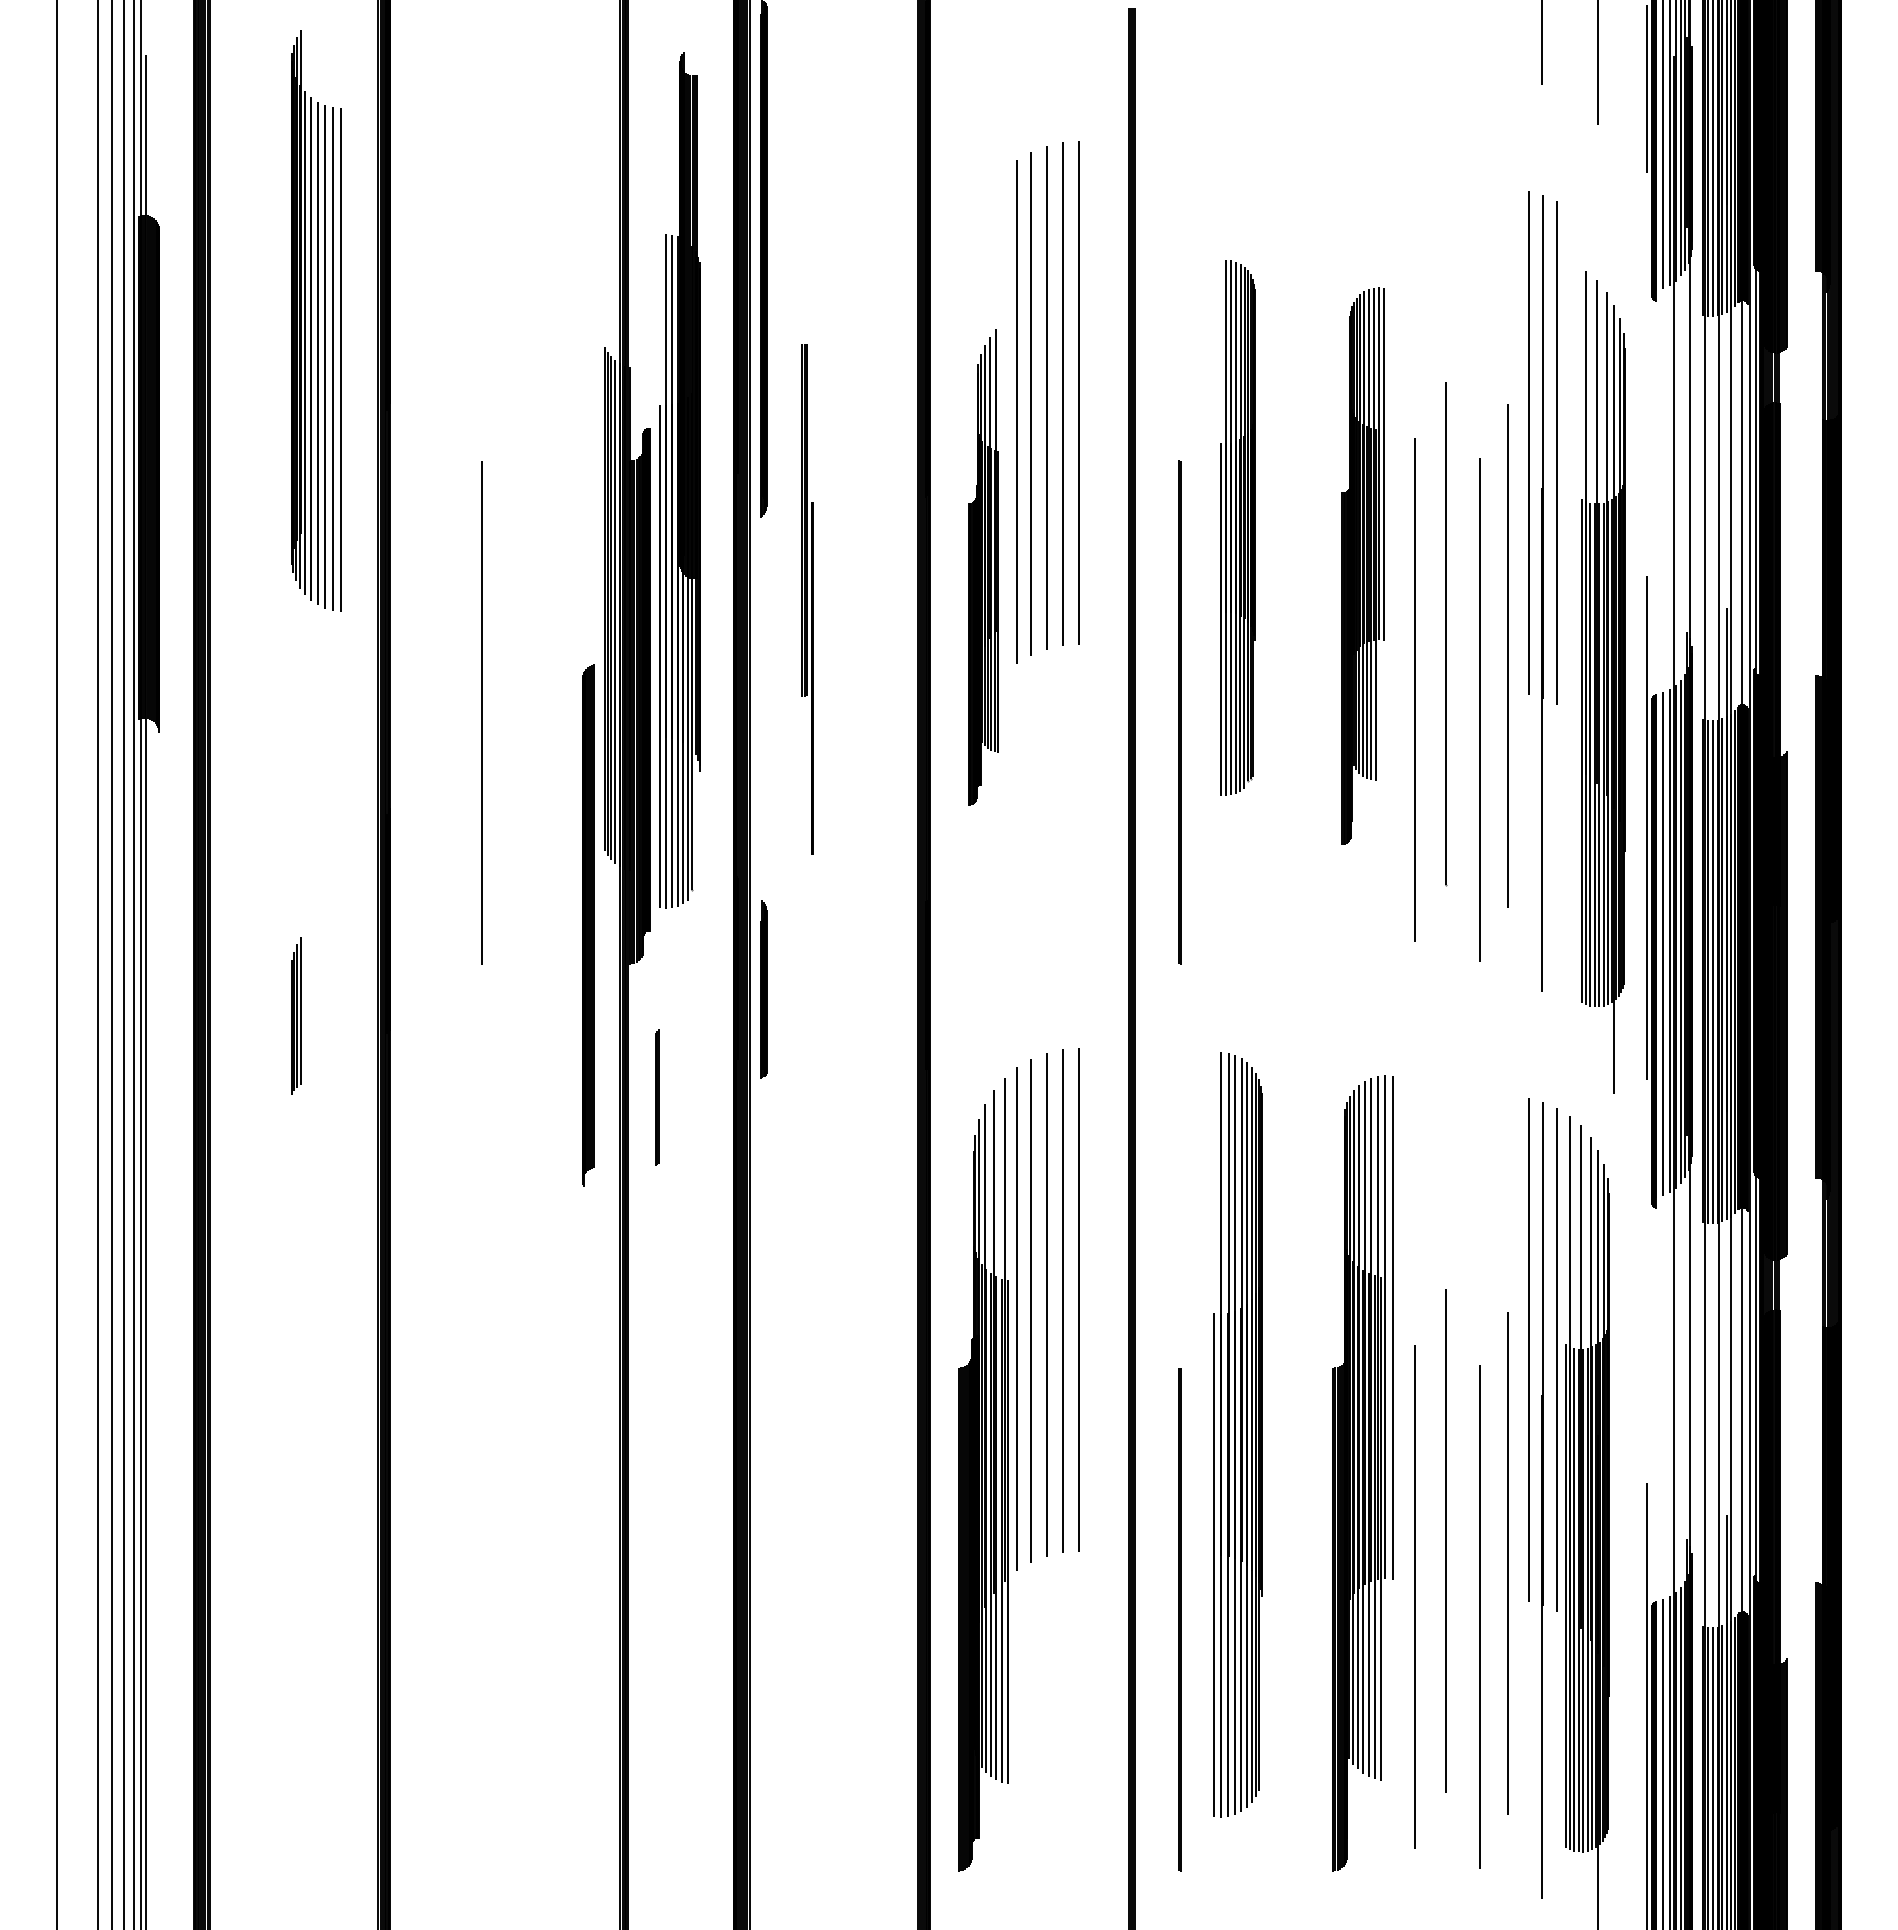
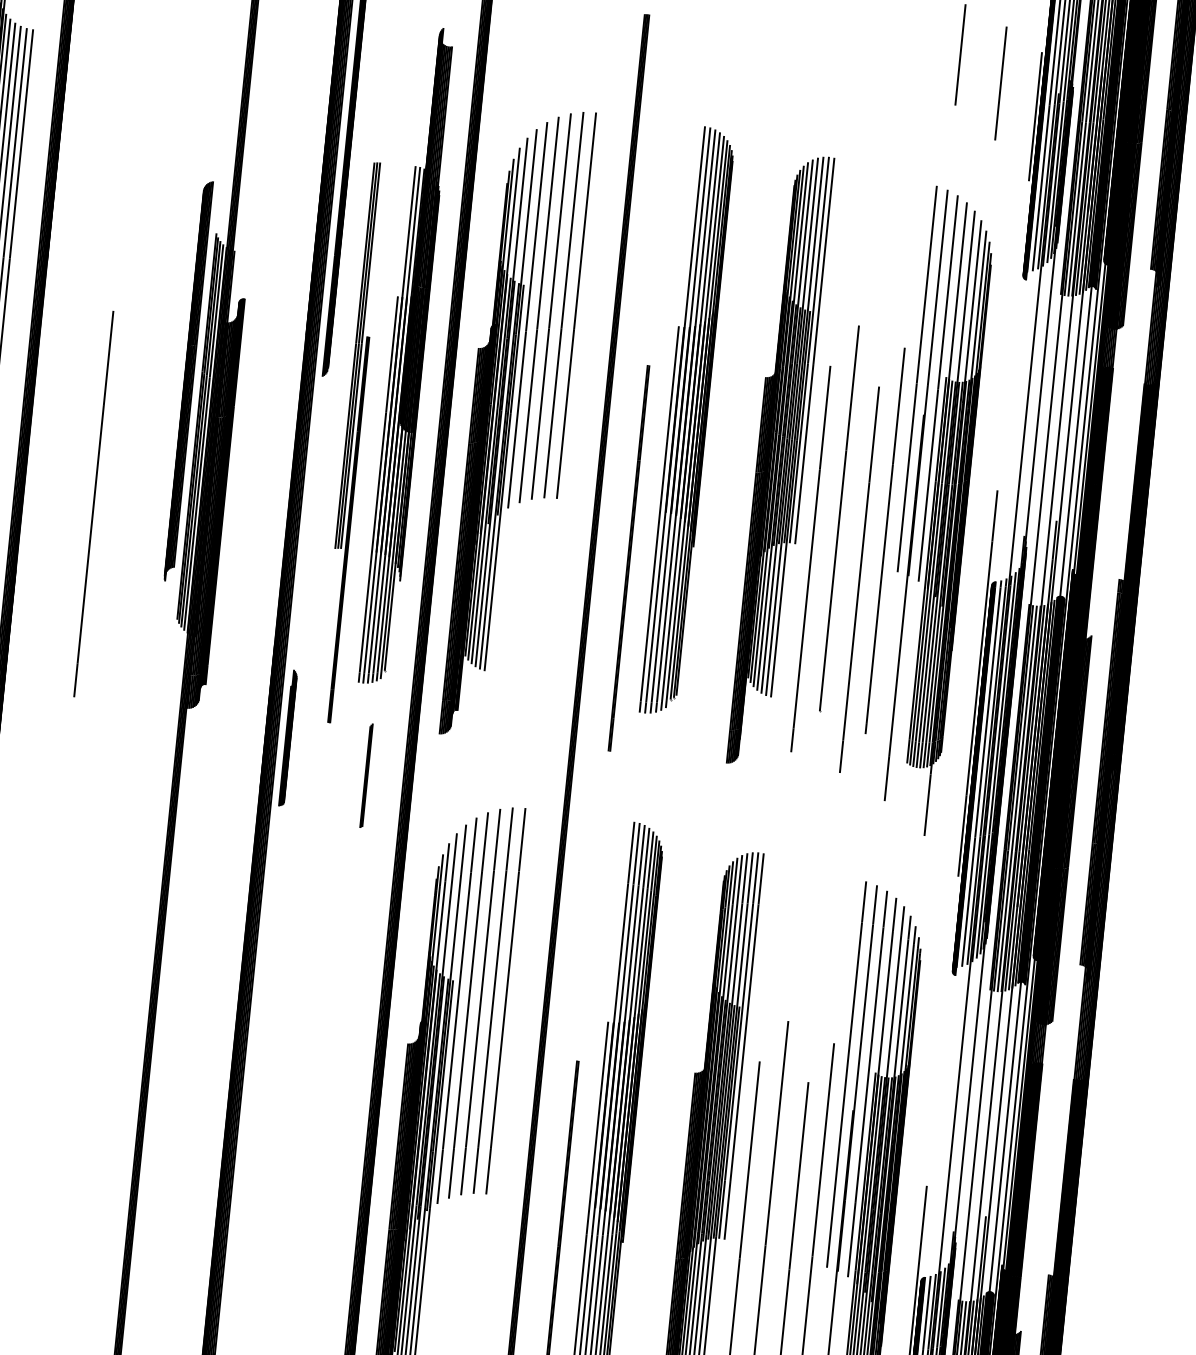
part: (679, 480) -> (406, 356), moved
part: (1237, 527) -> (687, 421), size x1.43
part: (1362, 566) -> (780, 460), size x1.43
part: (983, 567) -> (489, 431), size x1.67
part: (807, 599) -> (352, 442), size x1.43
part: (1603, 682) -> (948, 519), moved
part: (588, 925) -> (188, 381), moved
line: (657, 1097) -> (366, 775), moved

